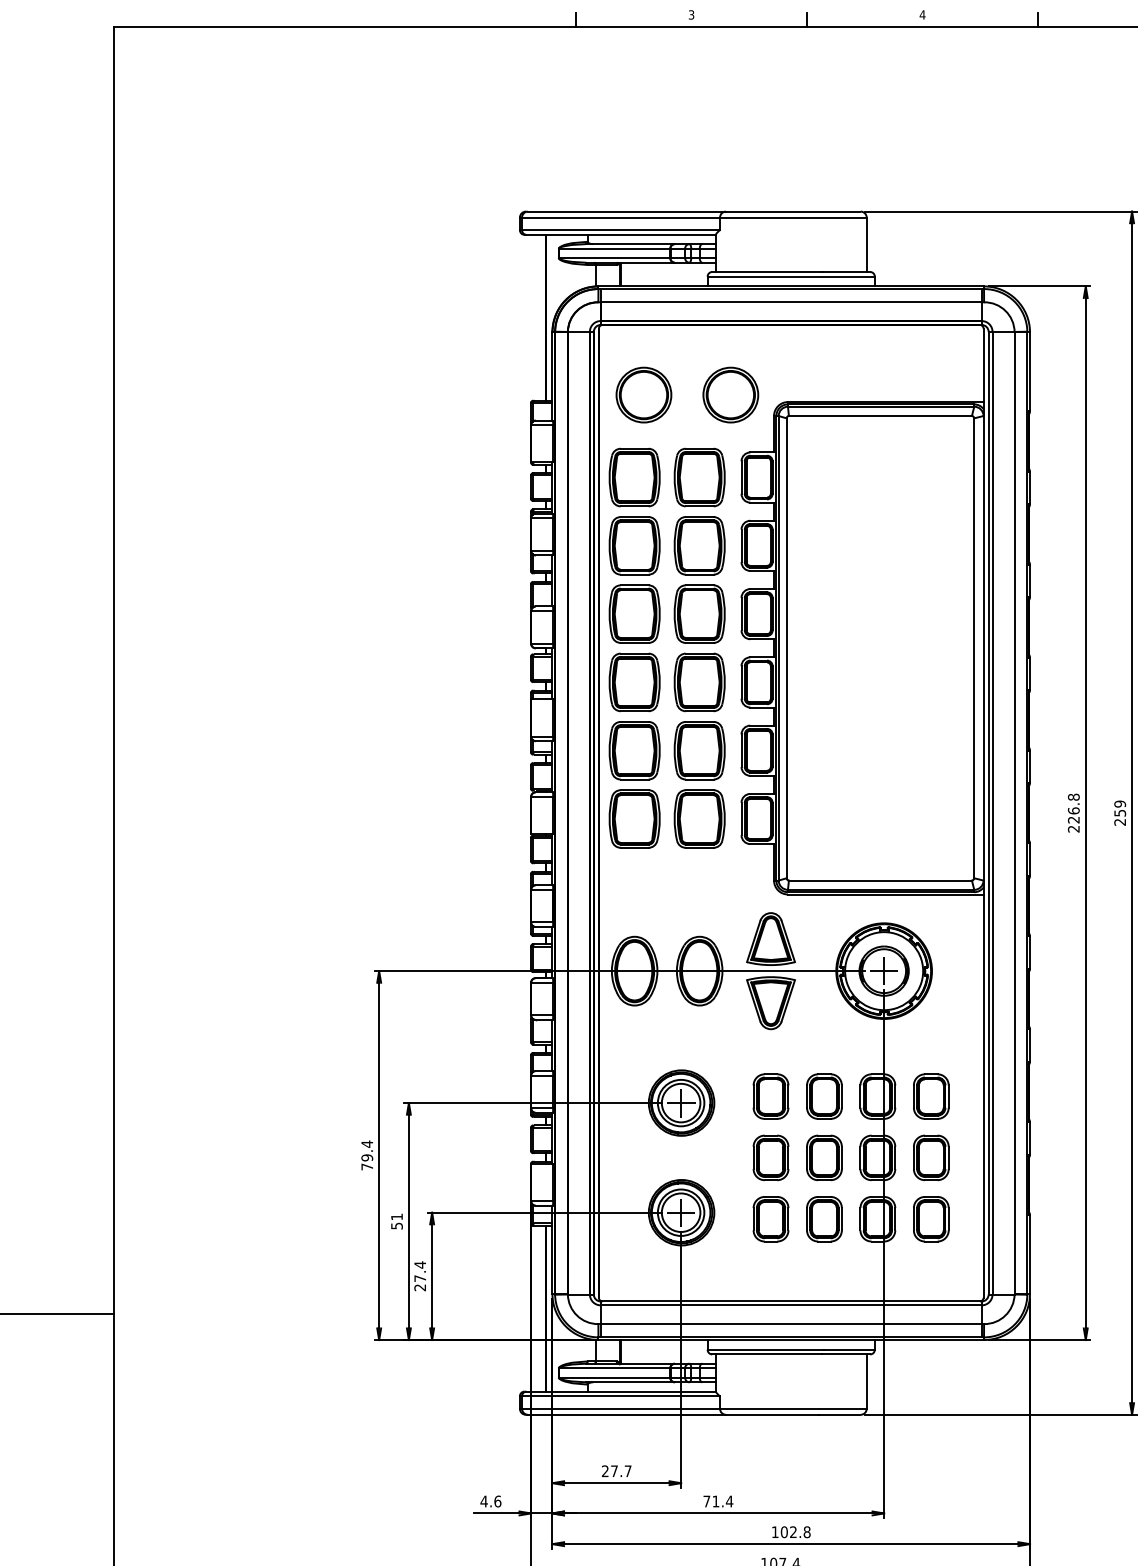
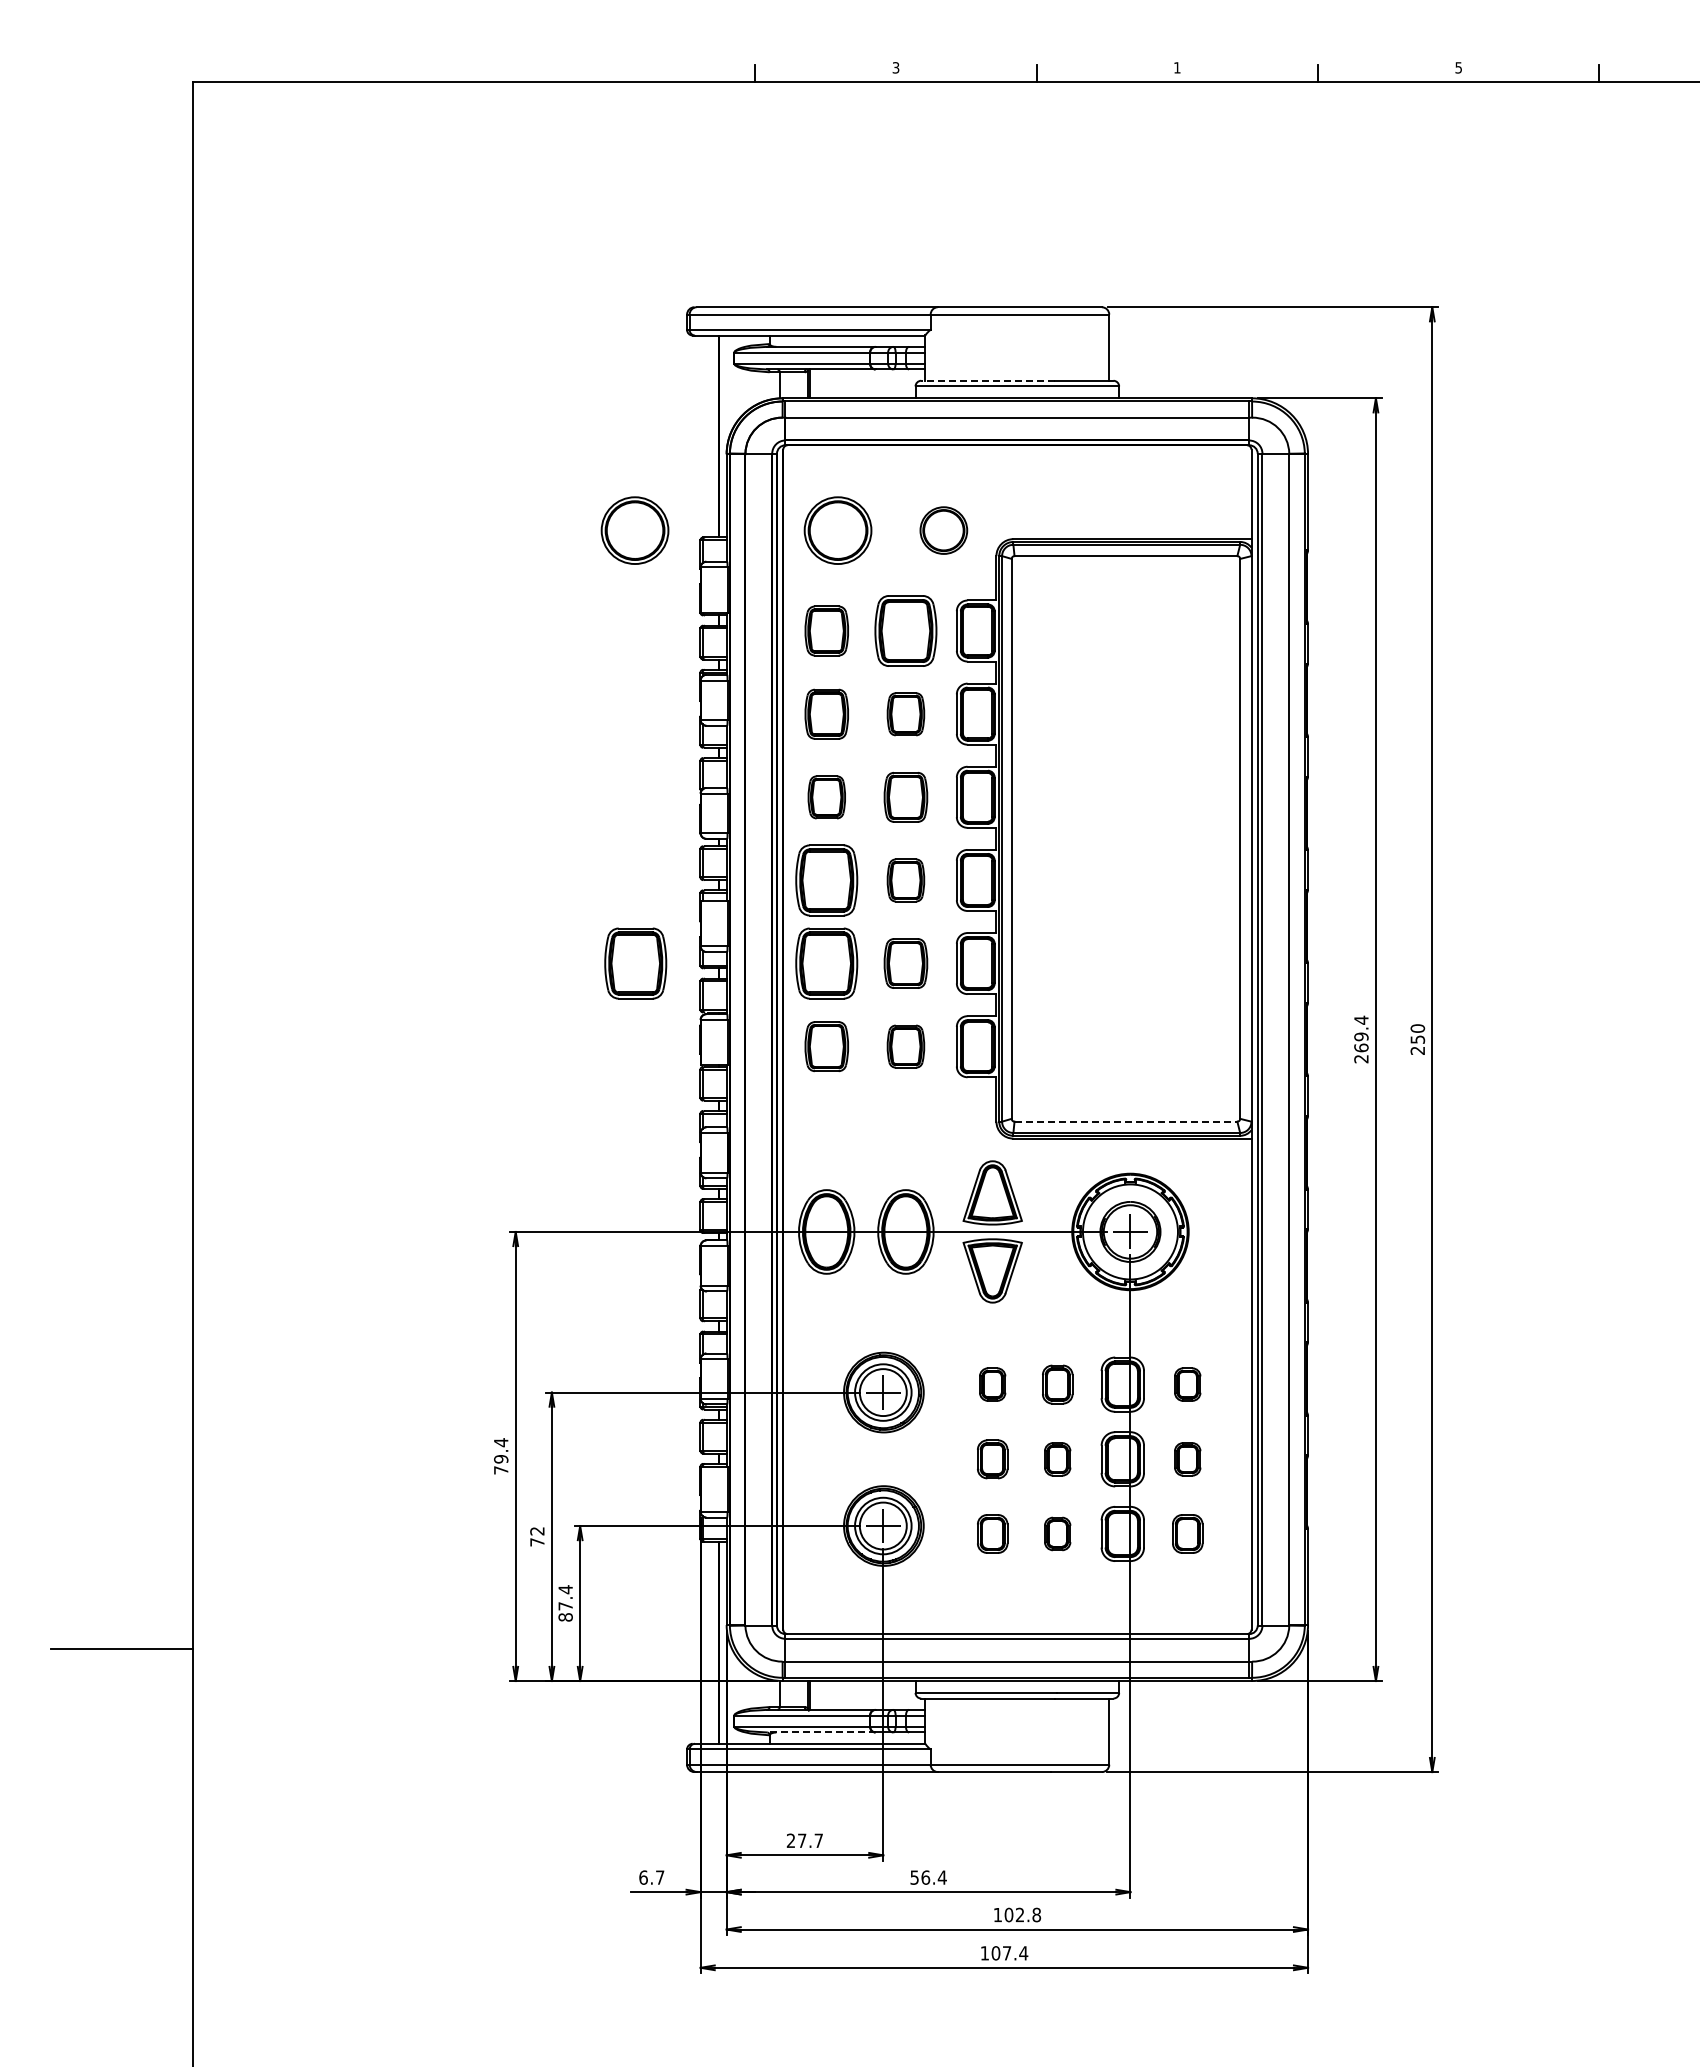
text: (921, 14) -> (1176, 67), 4 -> 1
line: (767, 271) -> (988, 380), solid -> dashed
part: (476, 394) -> (634, 530), added
part: (730, 394) -> (943, 530), size x0.7
part: (634, 477) -> (826, 630), size x0.7
part: (634, 546) -> (826, 714), size x0.7
part: (699, 546) -> (905, 714), size x0.6
part: (634, 614) -> (826, 797), size x0.6
part: (699, 614) -> (905, 797), size x0.7
part: (699, 682) -> (905, 880), size x0.6
part: (477, 750) -> (635, 963), added
part: (699, 750) -> (905, 963), size x0.7
text: (1120, 804) -> (1418, 1028), 259 -> 250
text: (1073, 808) -> (1361, 1033), 226.8 -> 269.4
part: (634, 818) -> (826, 1046), size x0.7
part: (699, 818) -> (905, 1046), size x0.6
line: (880, 880) -> (1126, 1121), solid -> dashed
part: (770, 1096) -> (992, 1384), size x0.6
part: (824, 1096) -> (1057, 1384), size x0.7
part: (930, 1096) -> (1187, 1384), size x0.6
part: (770, 1158) -> (992, 1459), size x0.7
part: (824, 1158) -> (1057, 1459), size x0.6
part: (930, 1158) -> (1187, 1459), size x0.6
part: (770, 1218) -> (992, 1533), size x0.7
part: (824, 1218) -> (1057, 1533), size x0.6
part: (930, 1218) -> (1187, 1533), size x0.7
text: (397, 1221) -> (537, 1536), 51 -> 72
text: (420, 1287) -> (565, 1617), 27.4 -> 87.4
line: (629, 1382) -> (820, 1732), solid -> dashed
text: (490, 1501) -> (651, 1877), 4.6 -> 6.7
text: (711, 1501) -> (920, 1877), 71.4 -> 56.4

